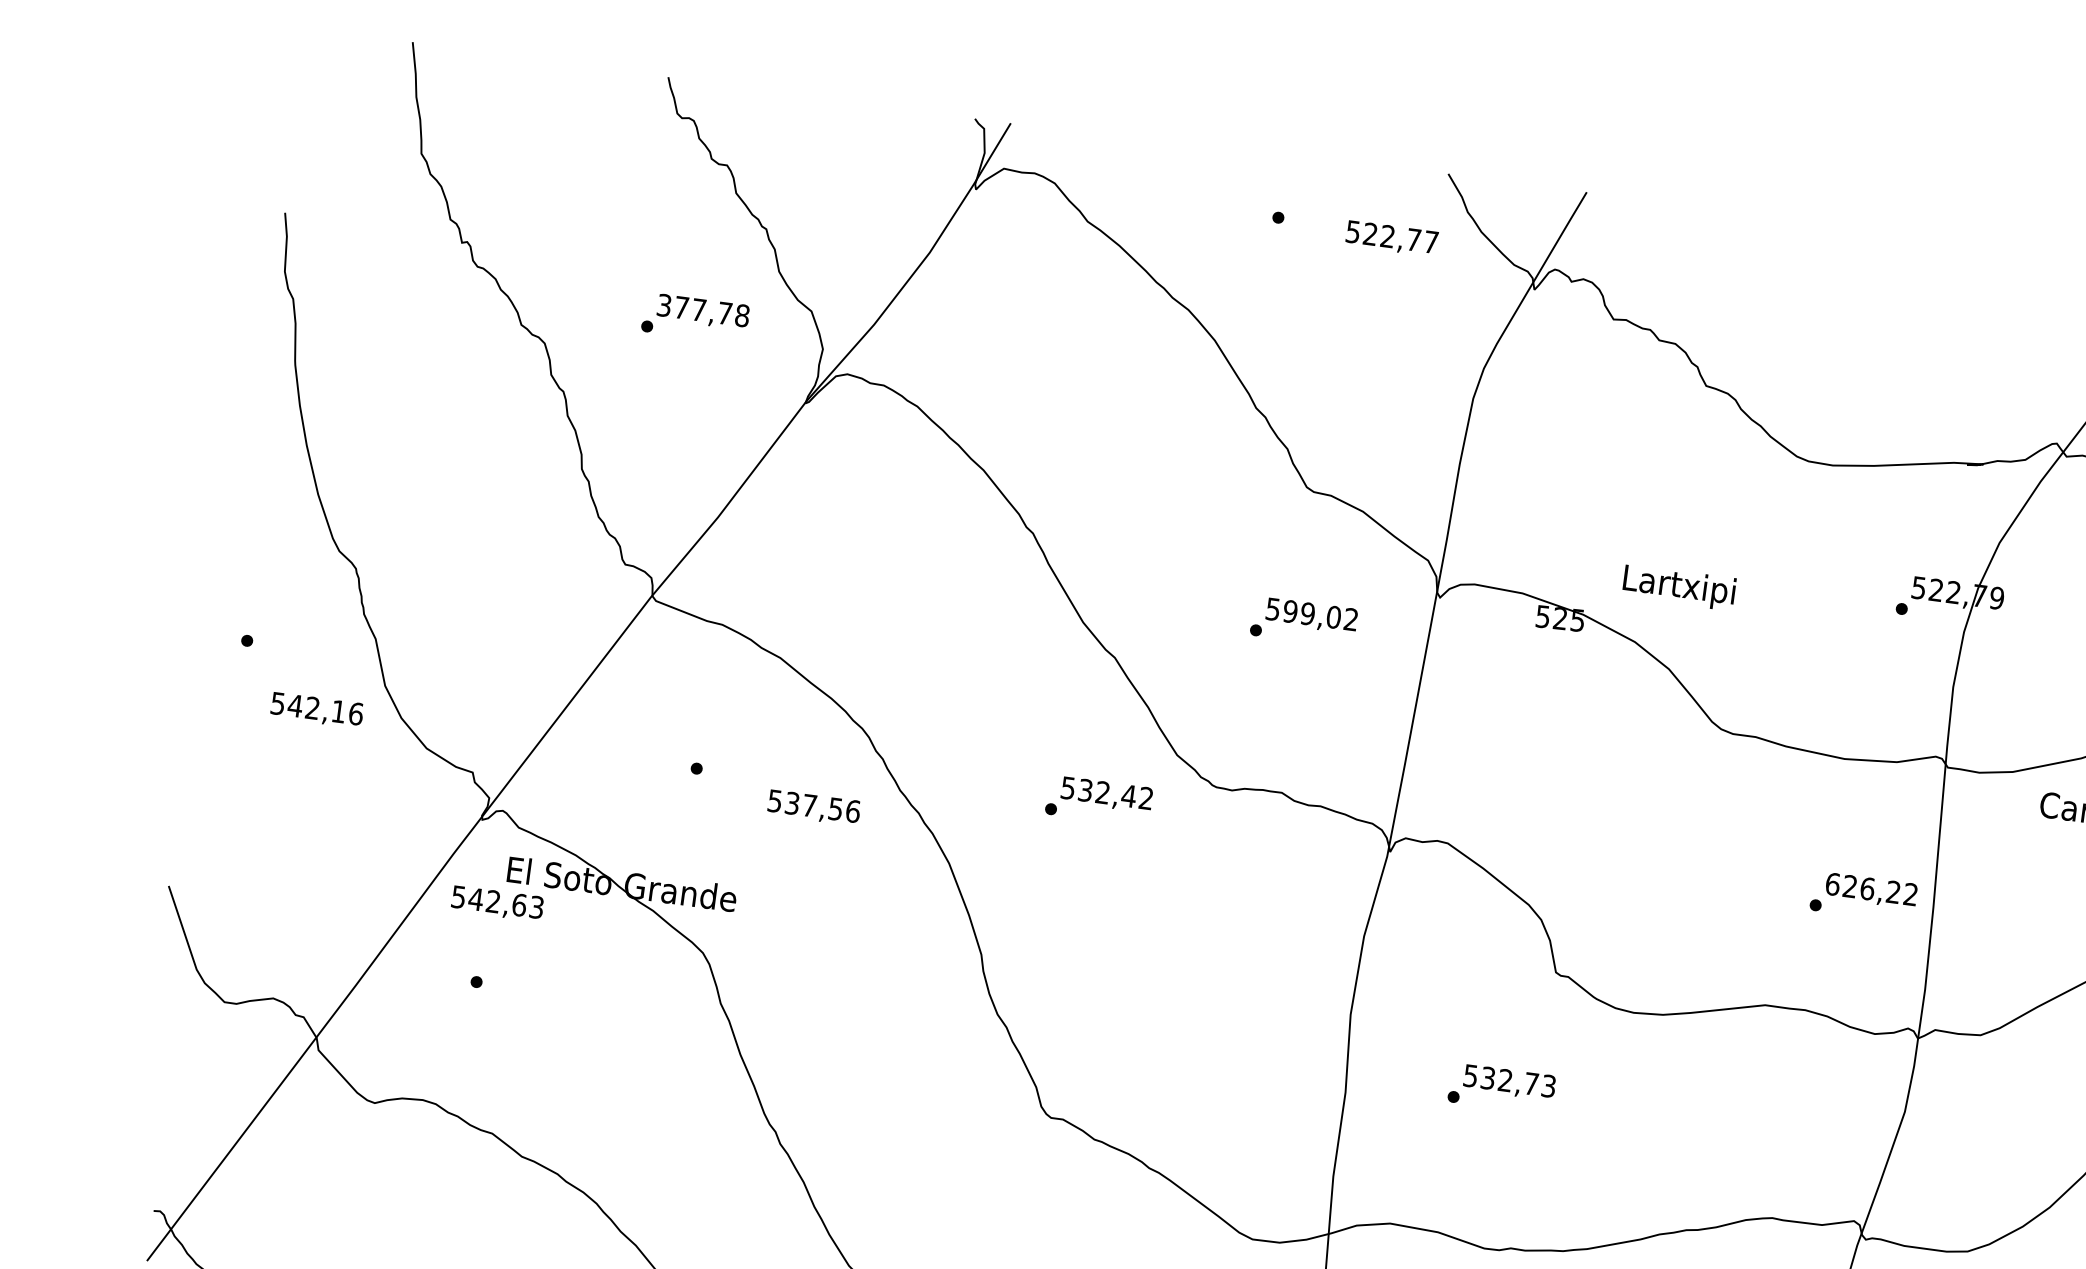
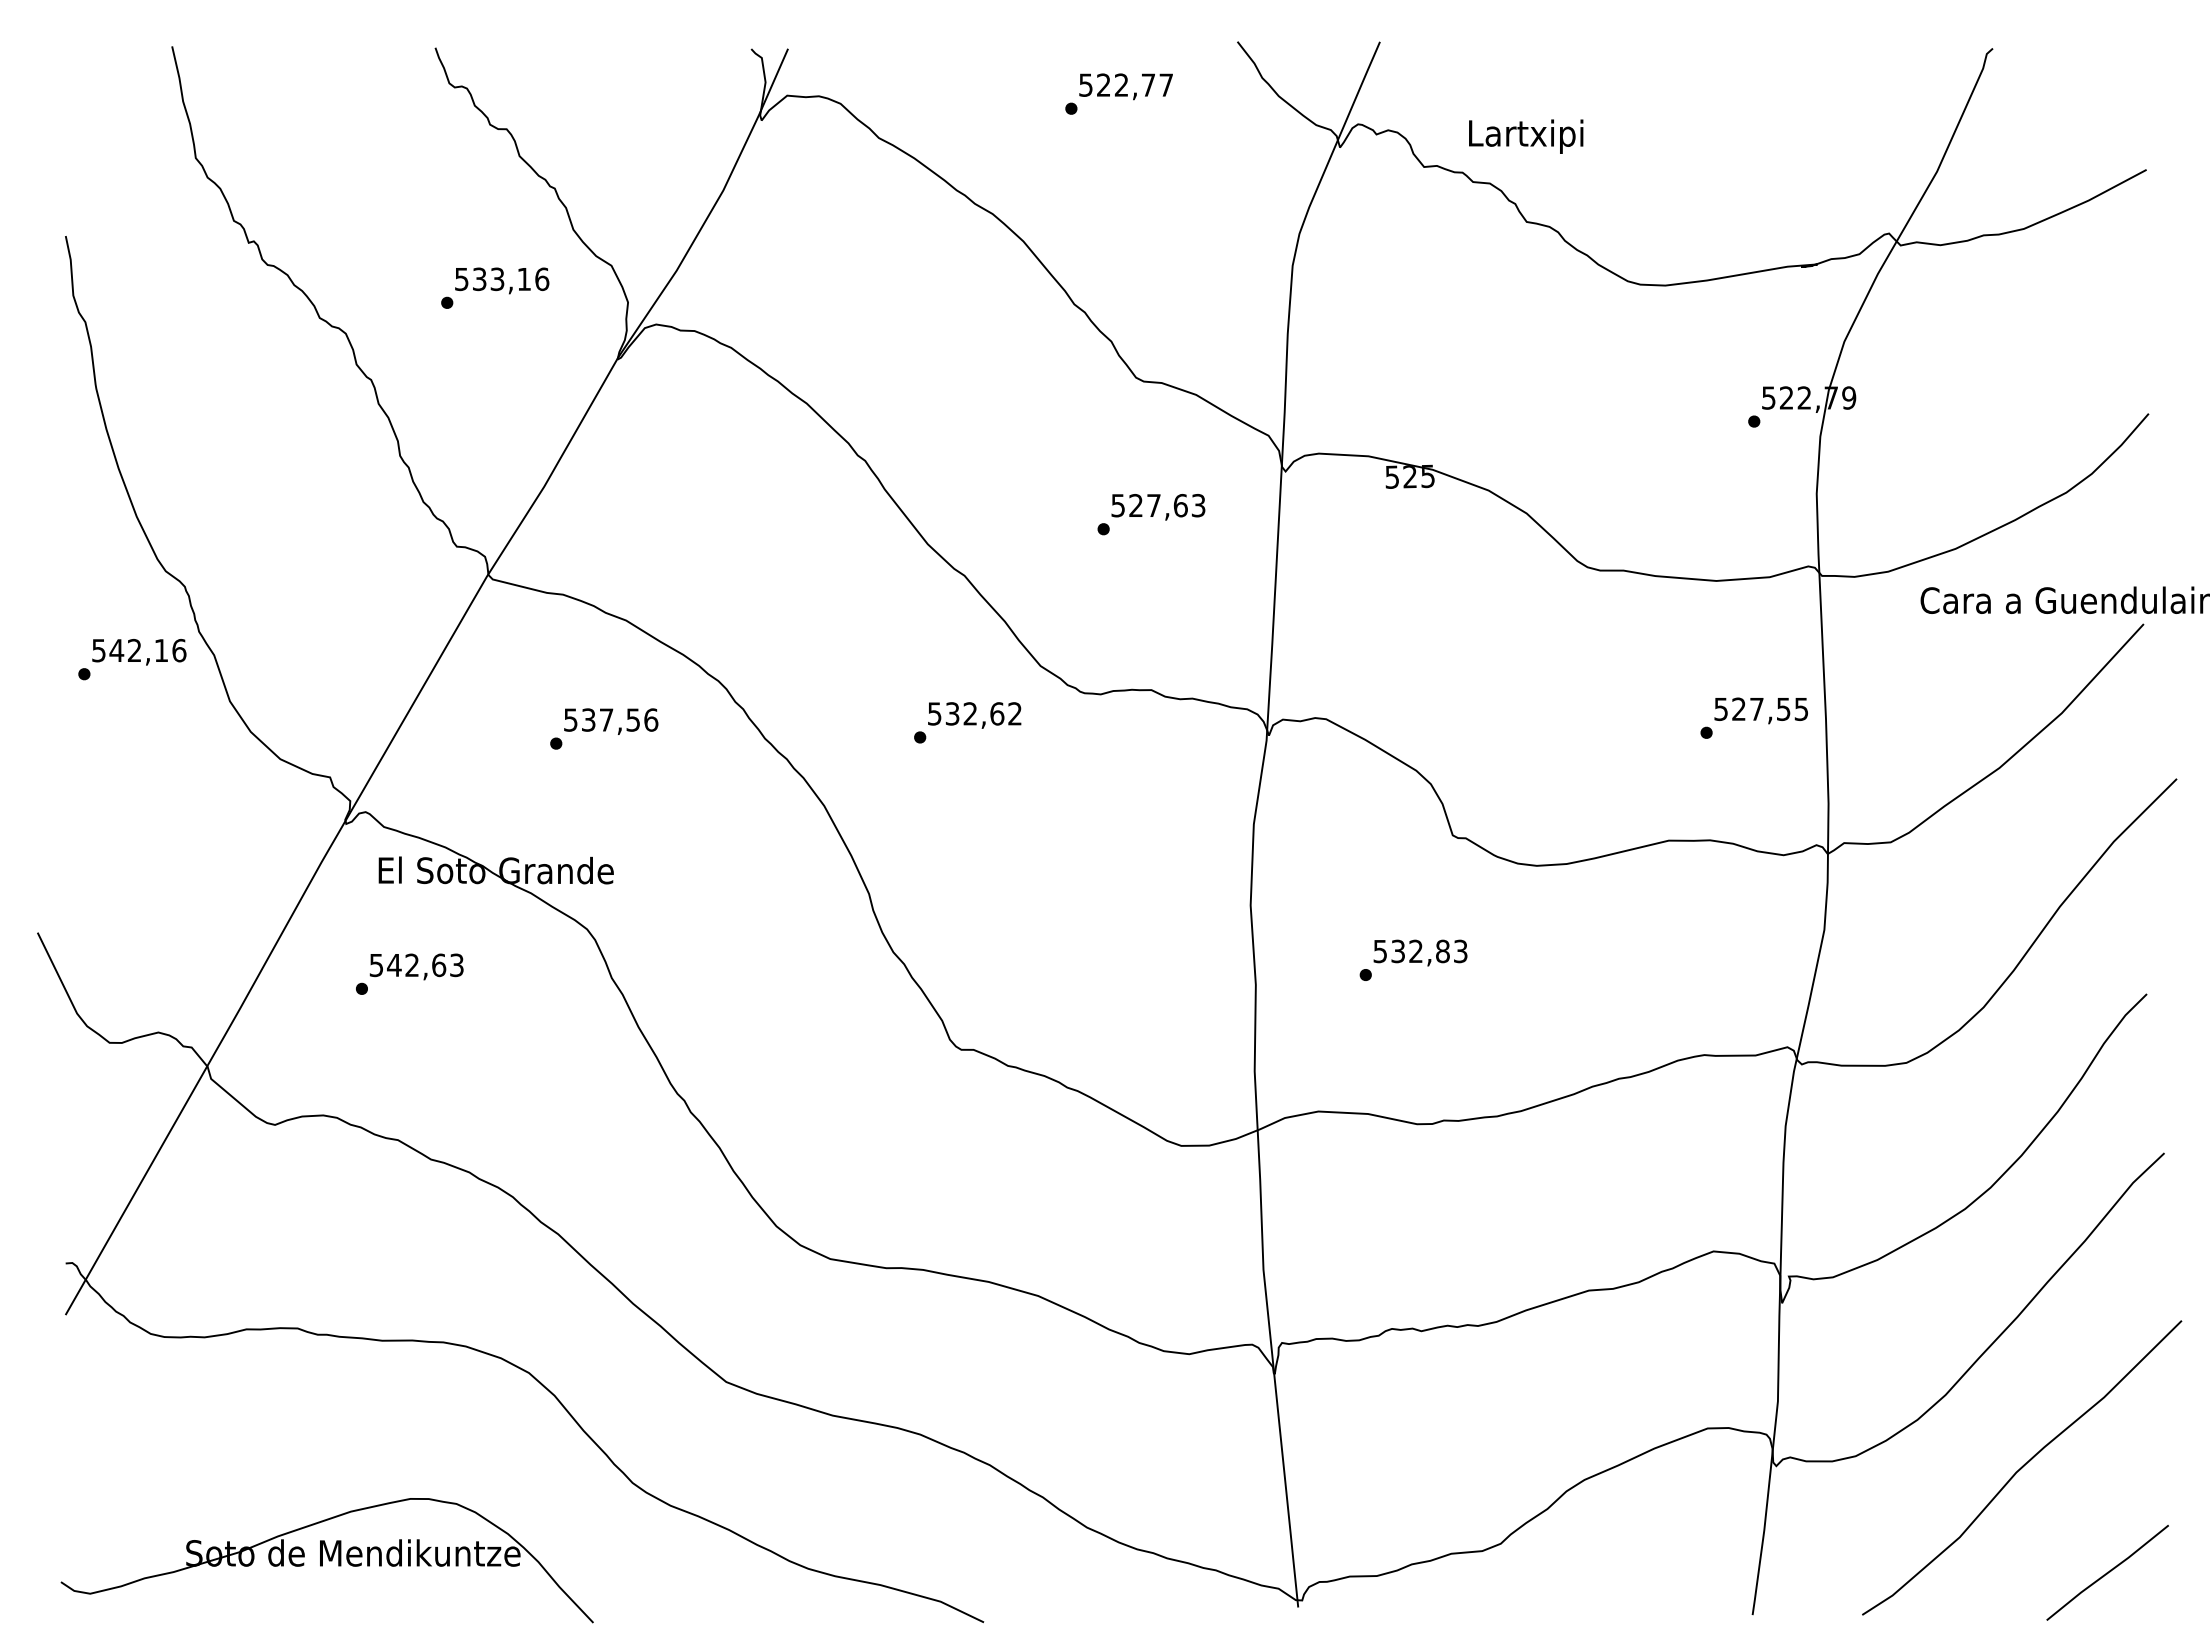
text: (1391, 238) -> (1125, 86), moved
text: (703, 310) -> (502, 279), 377,78 -> 533,16
text: (1679, 587) -> (1526, 136), moved
text: (1321, 615) -> (1167, 505), 599,02 -> 527,63
text: (317, 710) -> (139, 652), moved
text: (1128, 795) -> (996, 713), 532,42 -> 532,62
text: (814, 807) -> (611, 721), moved
text: (1871, 888) -> (1760, 708), 626,22 -> 527,55
text: (497, 903) -> (416, 966), moved
text: (1531, 1083) -> (1442, 951), 532,73 -> 532,83

